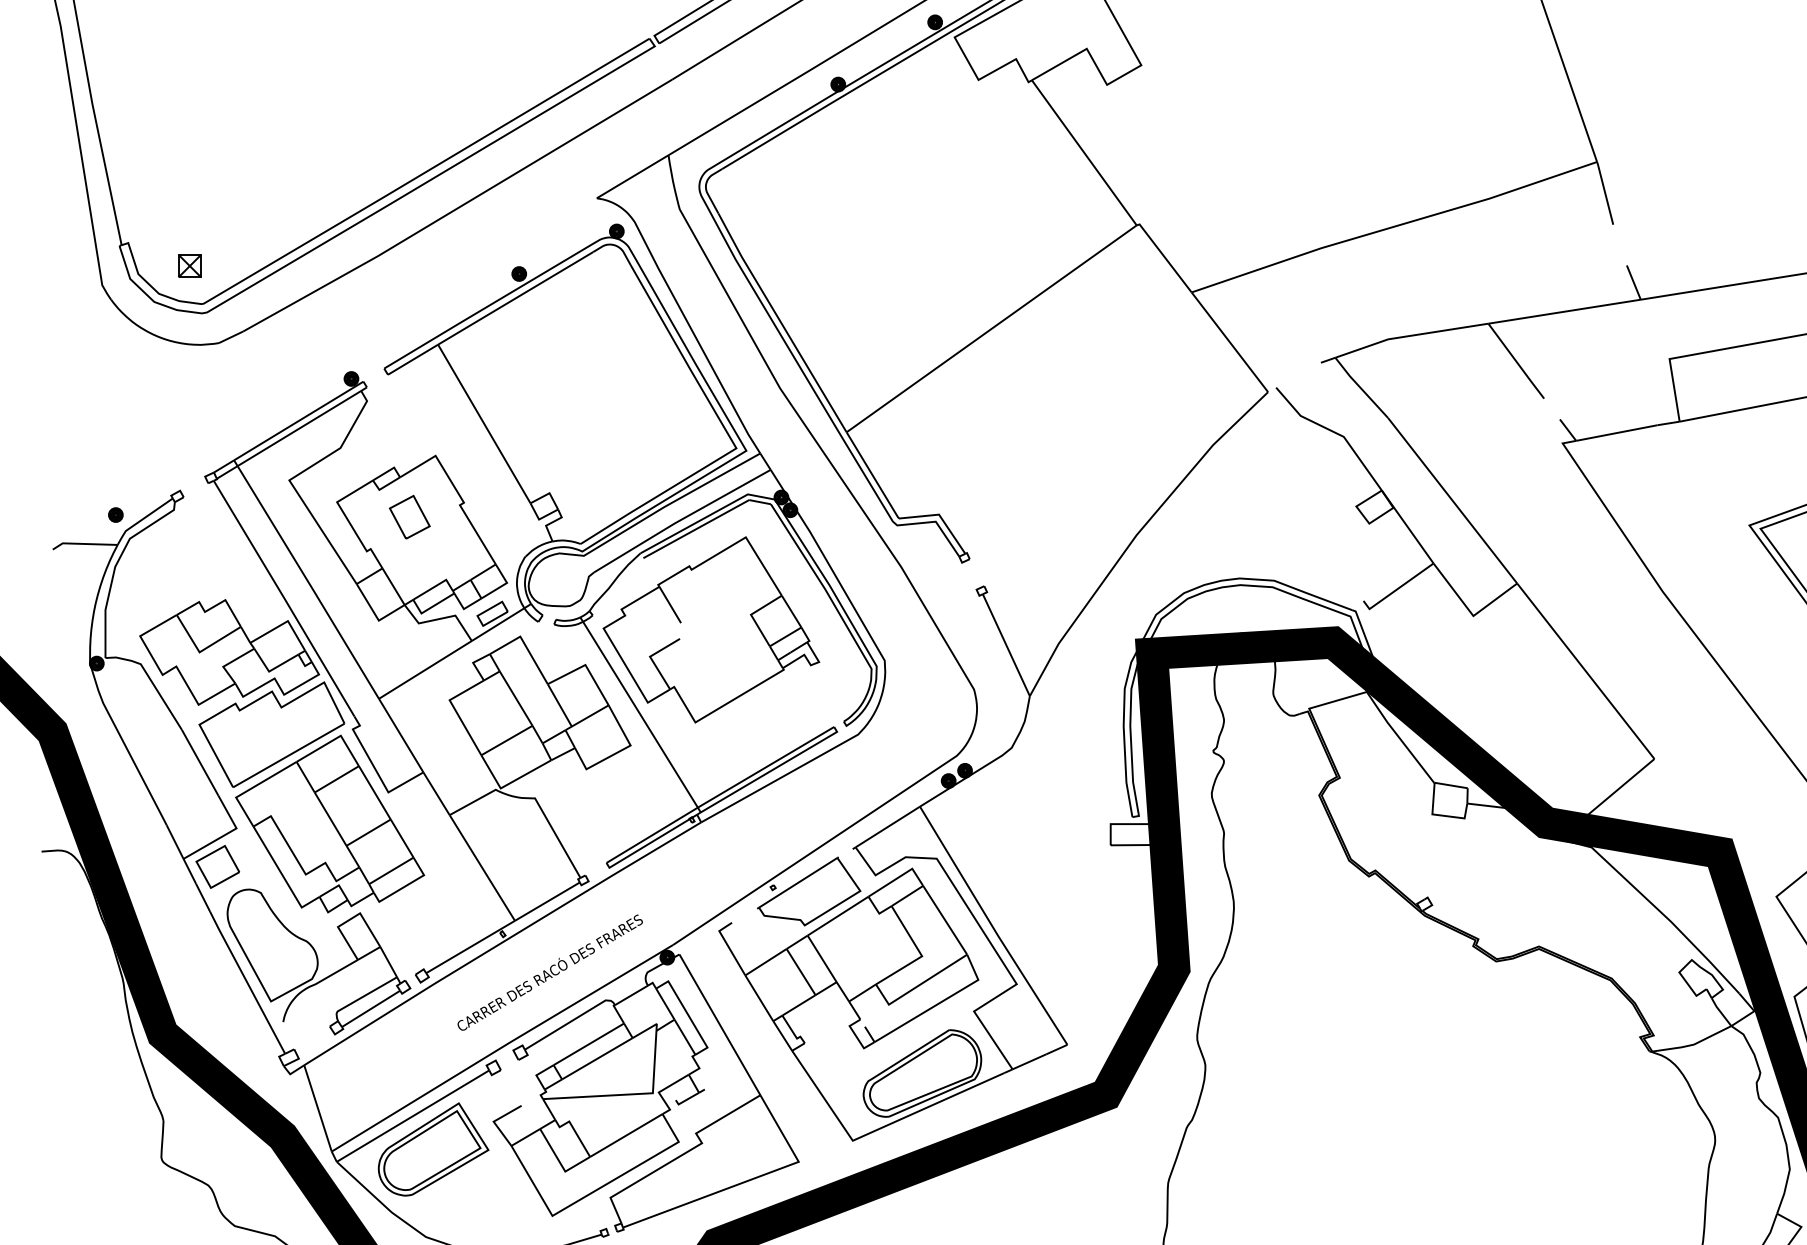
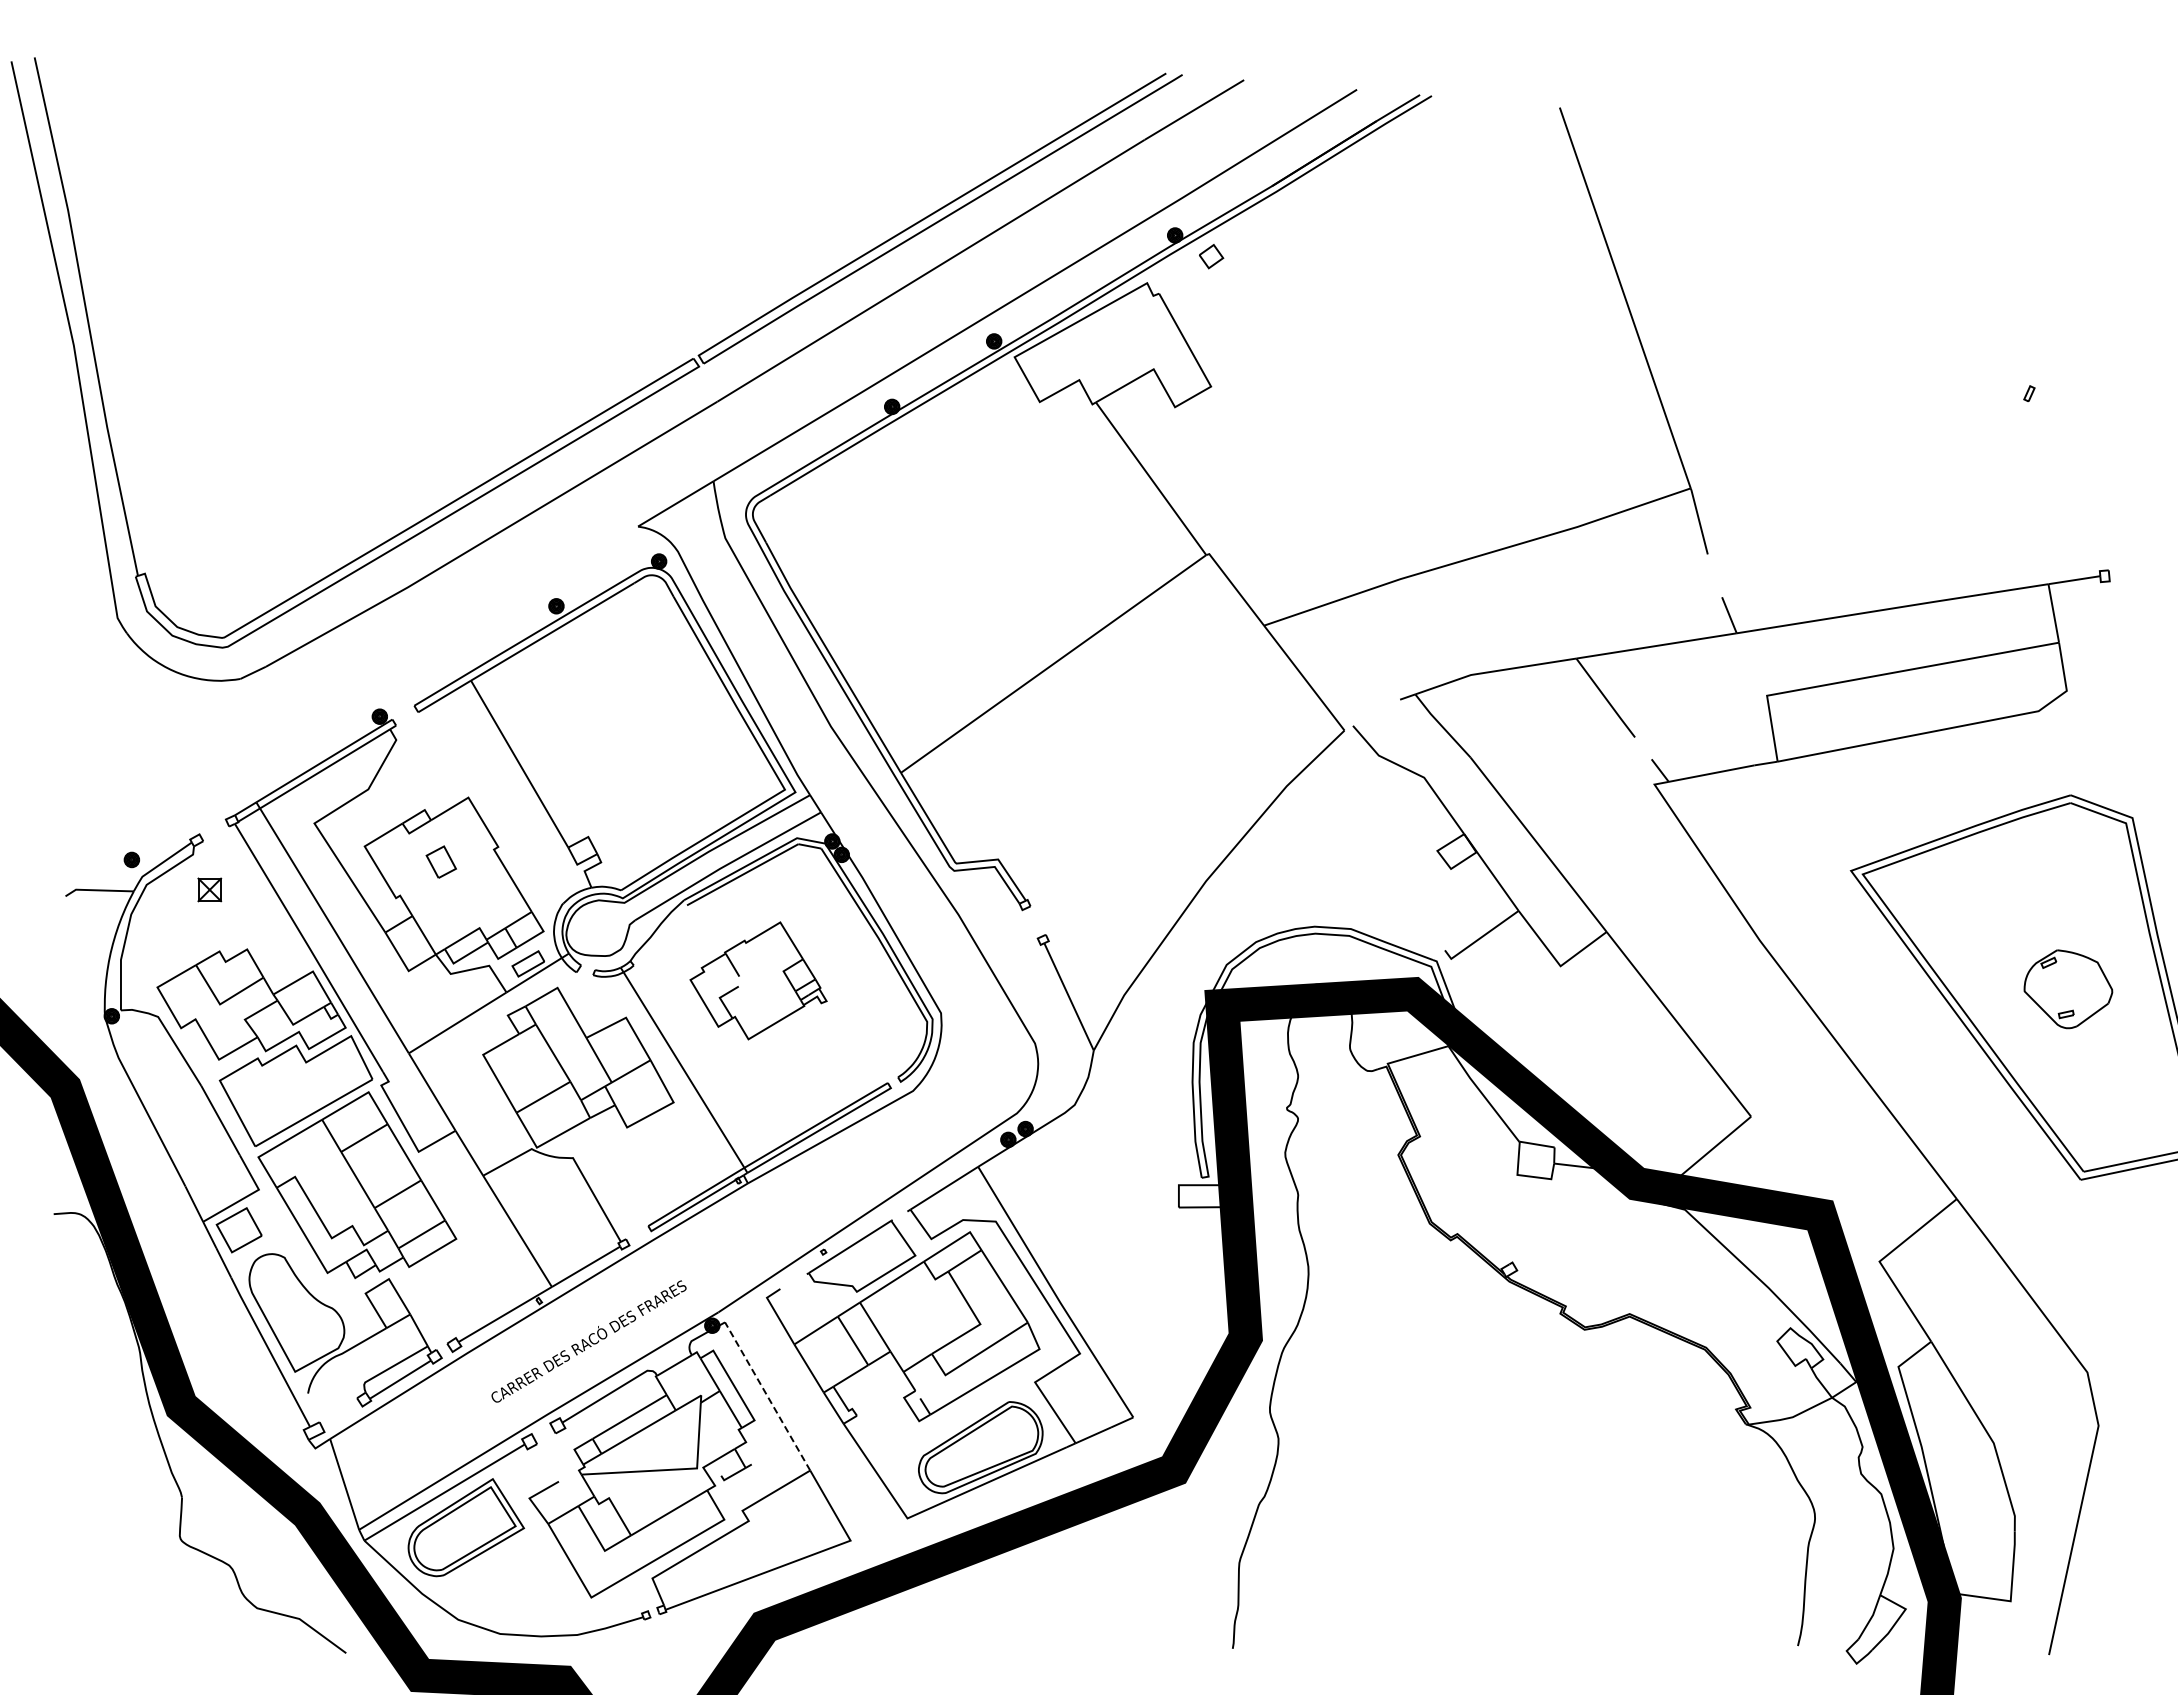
part: (189, 265) -> (209, 889), moved
part: (410, 516) -> (441, 861), size x0.7
part: (711, 629) -> (758, 980), size x0.6
line: (719, 1024) -> (767, 1396), solid -> dashed

